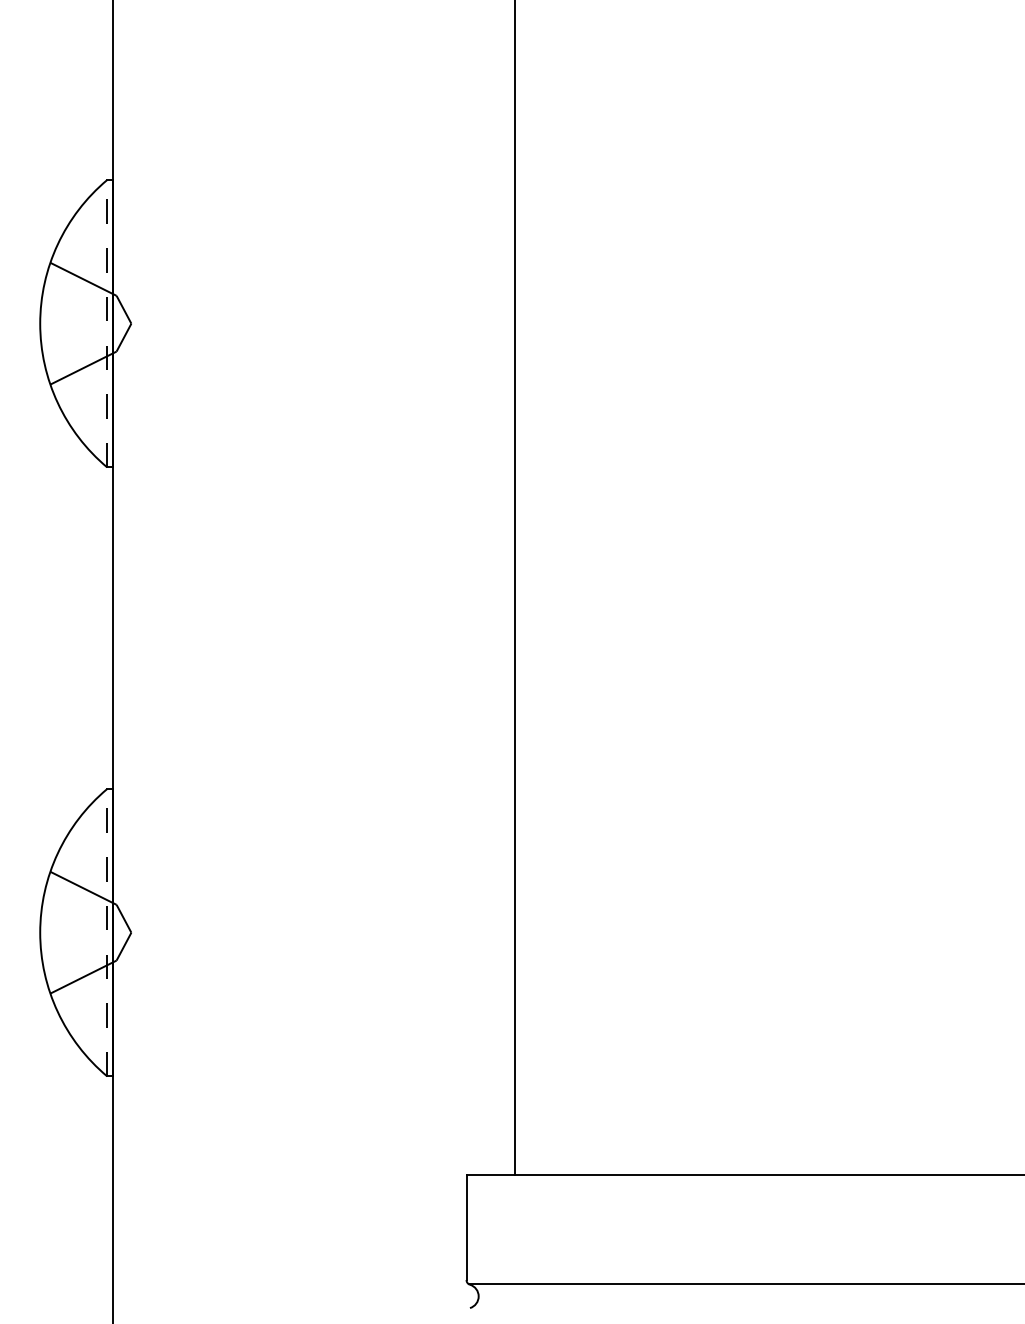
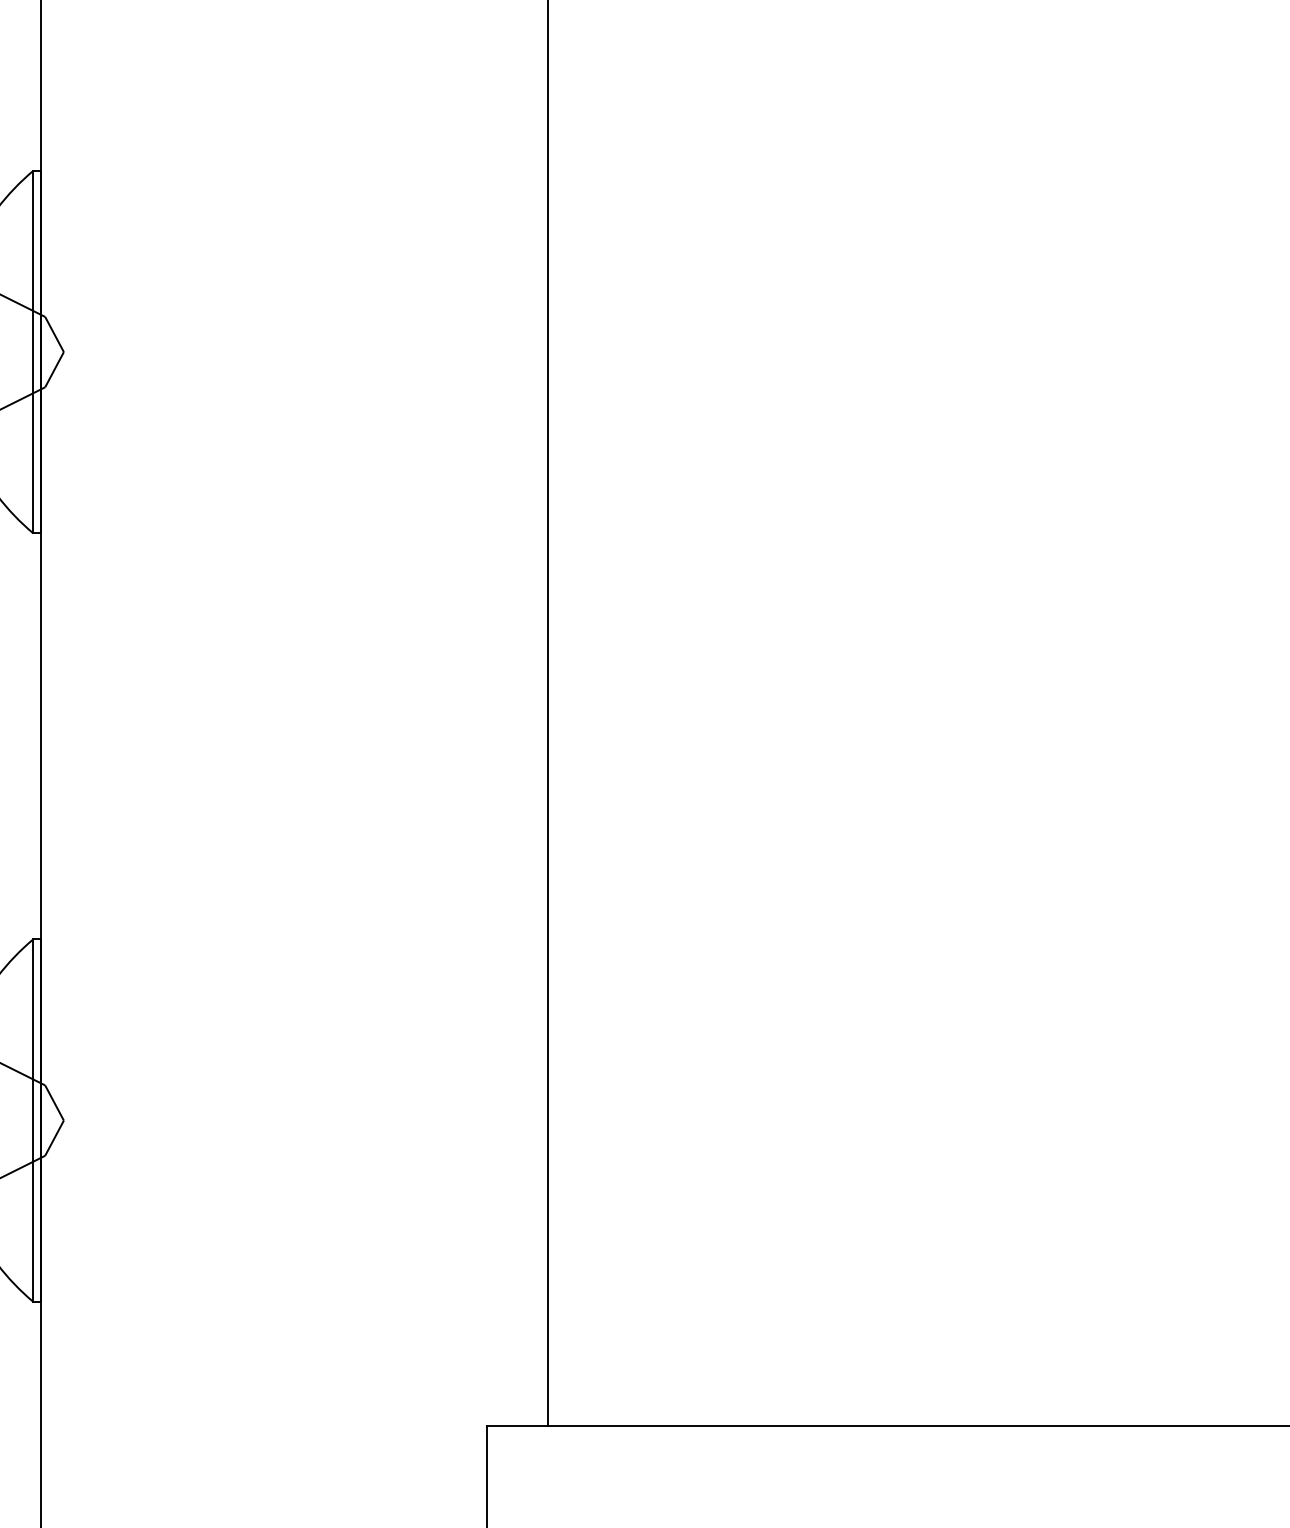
line: (107, 323) -> (33, 351), dashed -> solid
line: (107, 932) -> (33, 1120), dashed -> solid

